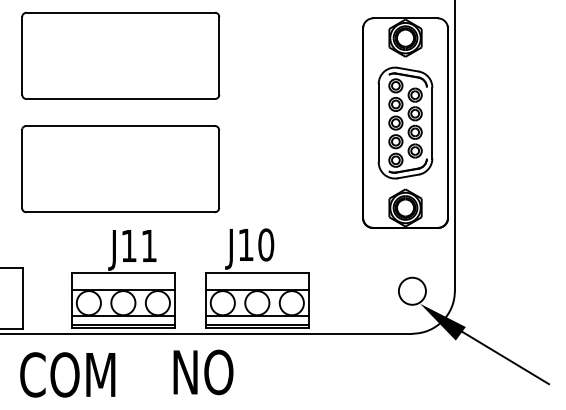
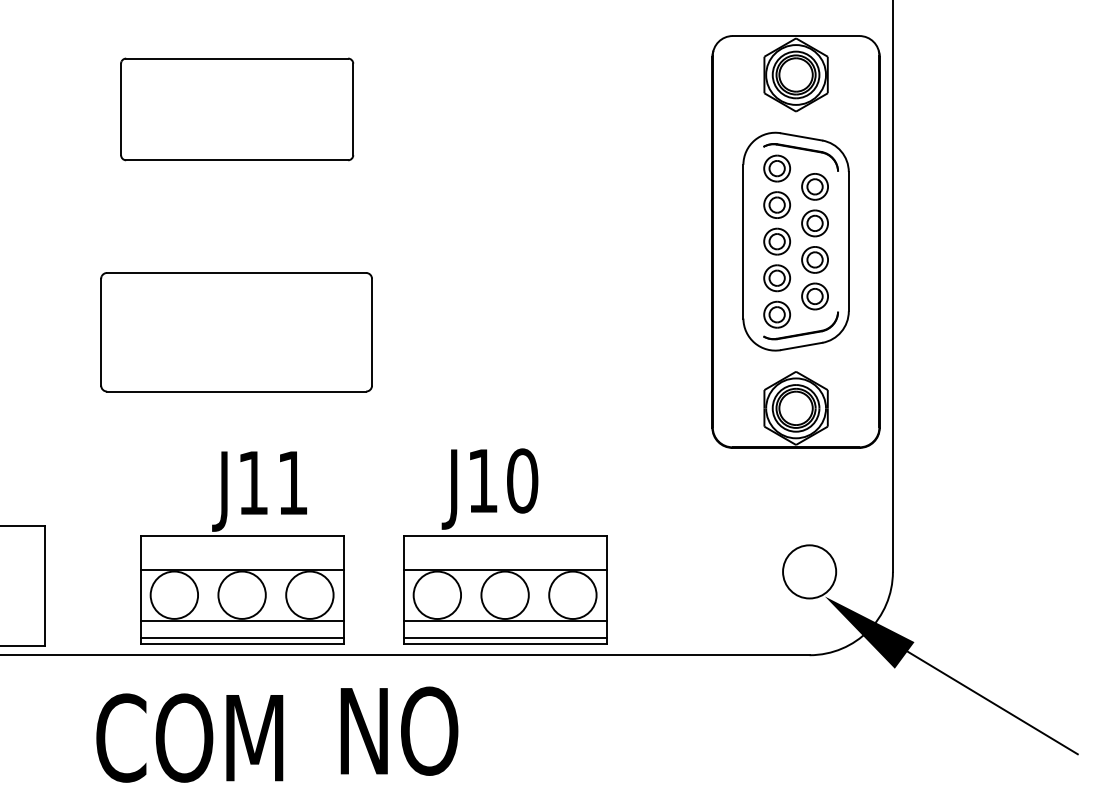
part: (120, 55) -> (236, 108), size x0.6
part: (120, 169) -> (236, 332), size x0.7
text: (67, 374) -> (189, 737), moved

